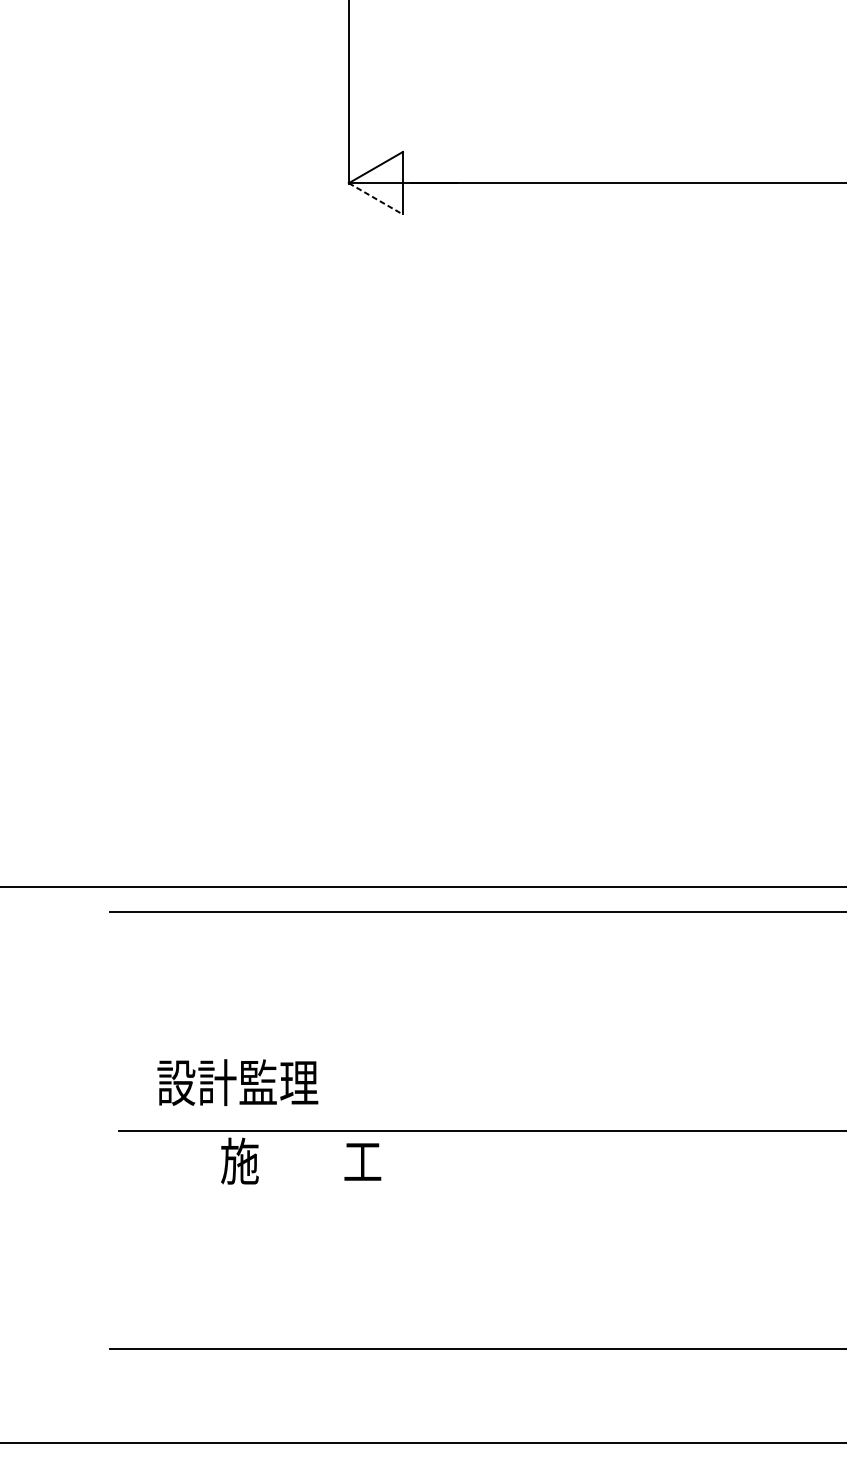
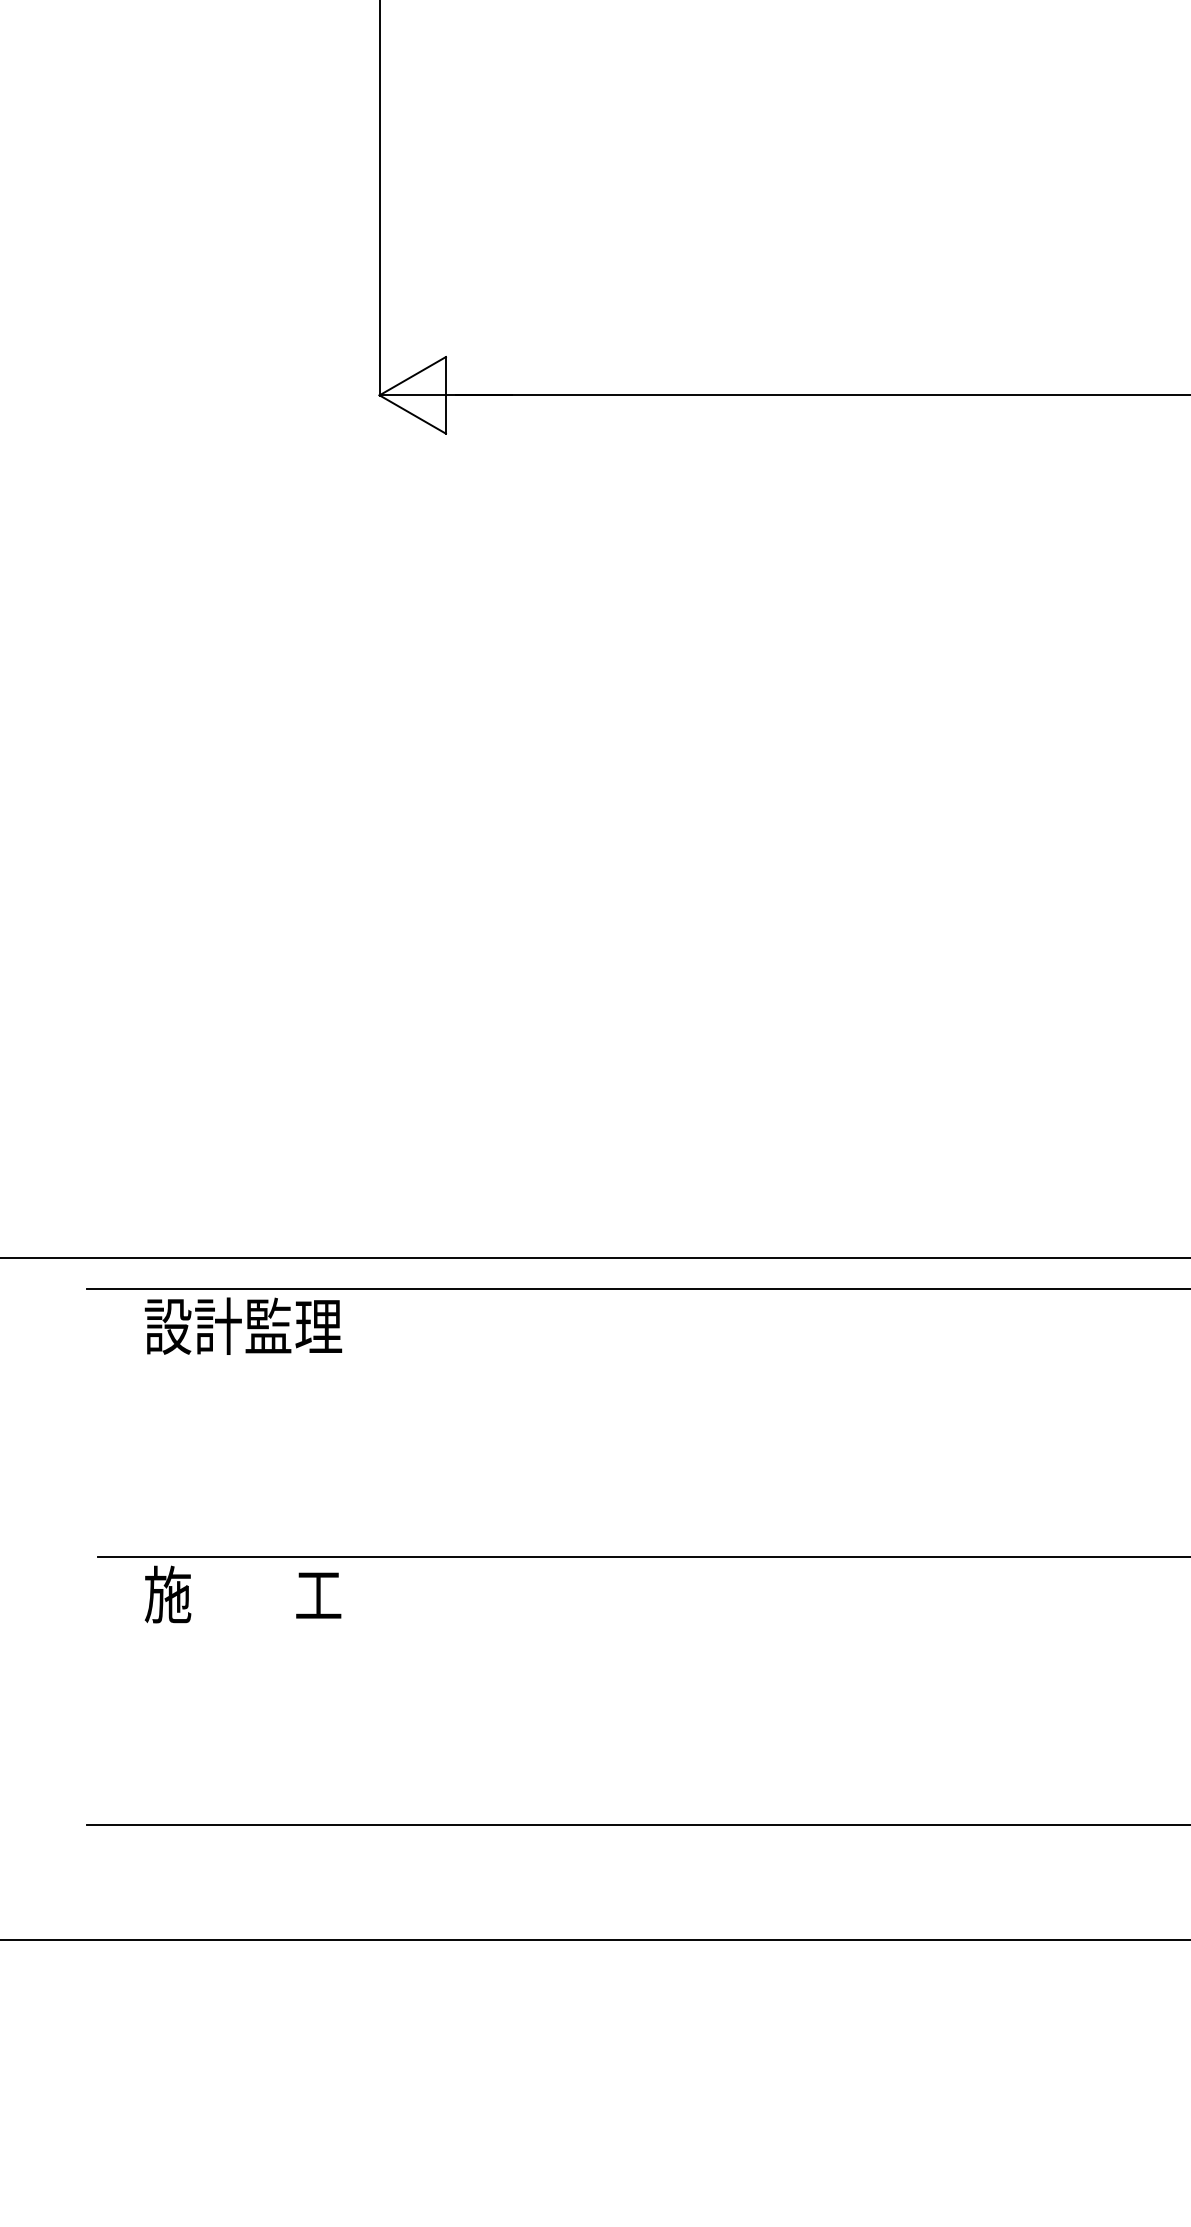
line: (376, 198) -> (413, 414), dashed -> solid
text: (237, 1082) -> (243, 1325), moved
text: (300, 1161) -> (242, 1594), moved

